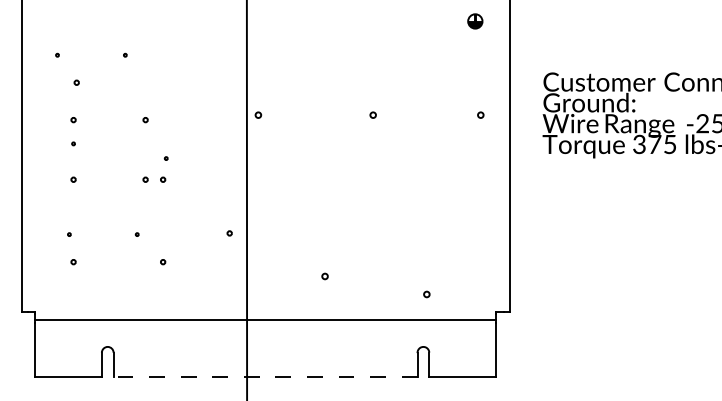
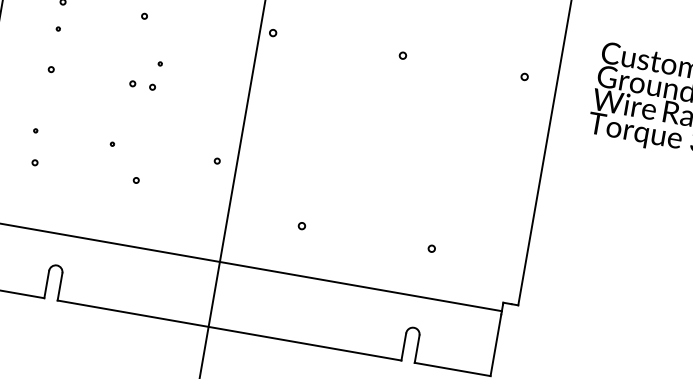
circle: (324, 276) -> (301, 226), moved
circle: (426, 294) -> (431, 248), moved
line: (265, 376) -> (229, 330), dashed -> solid

